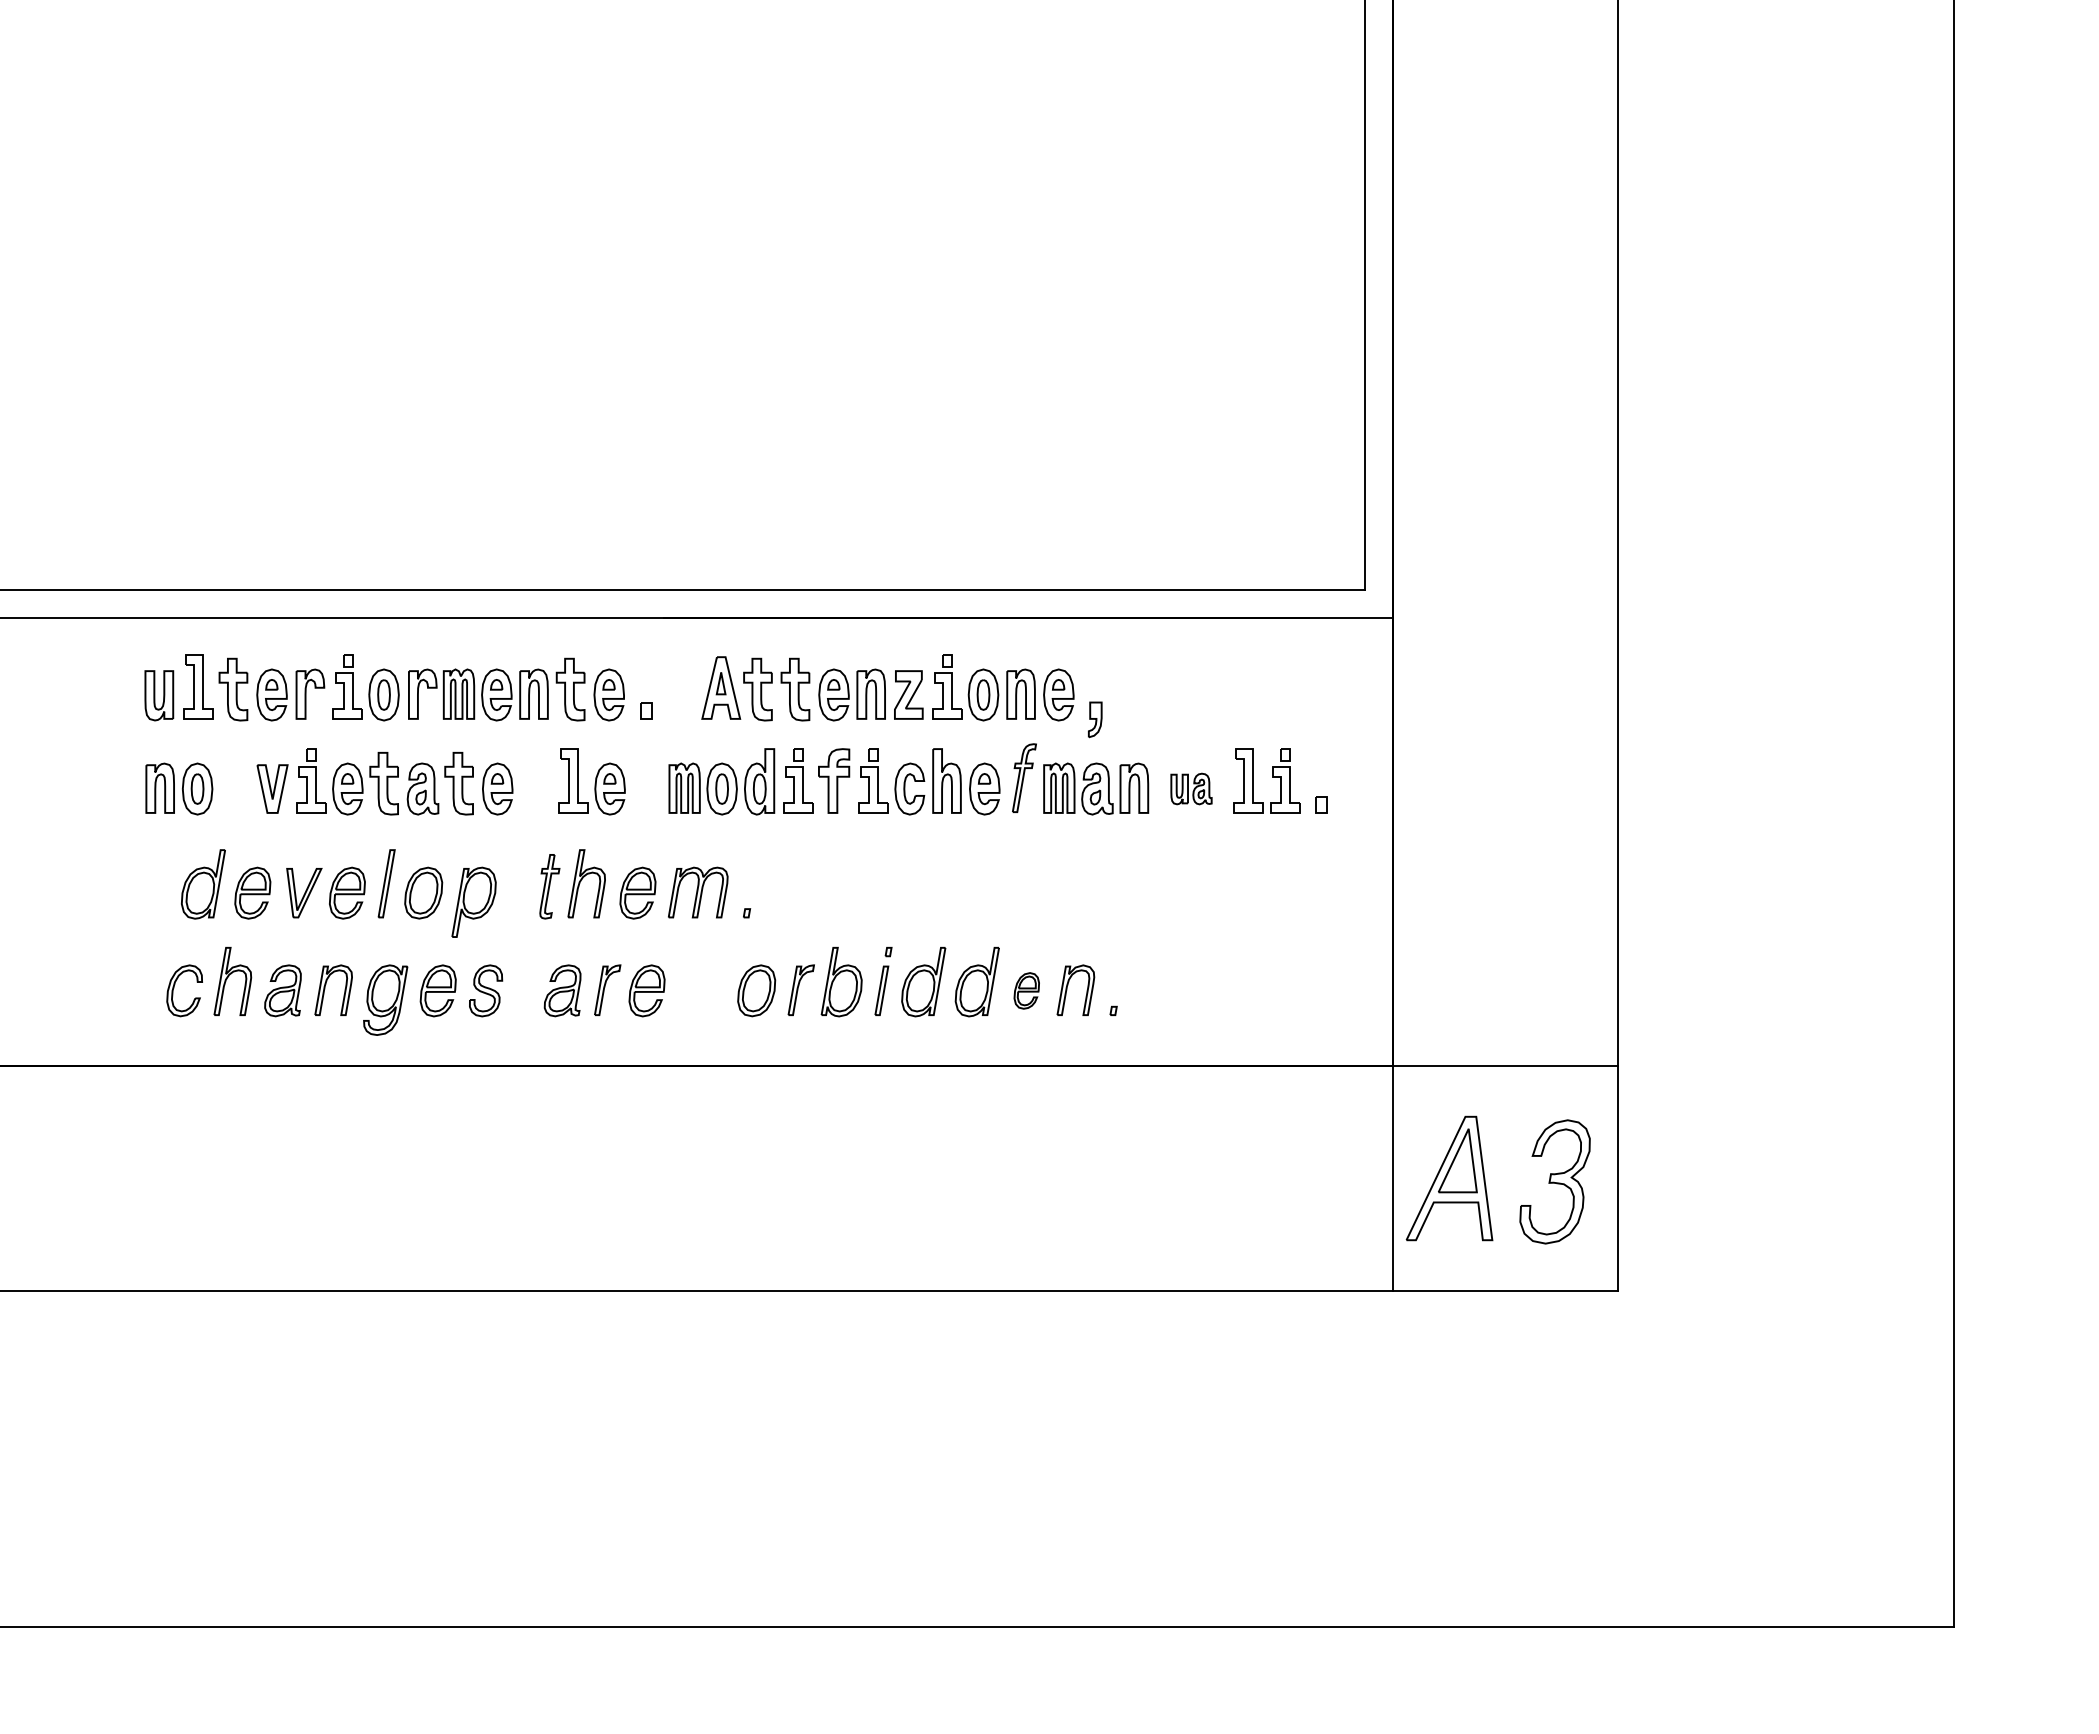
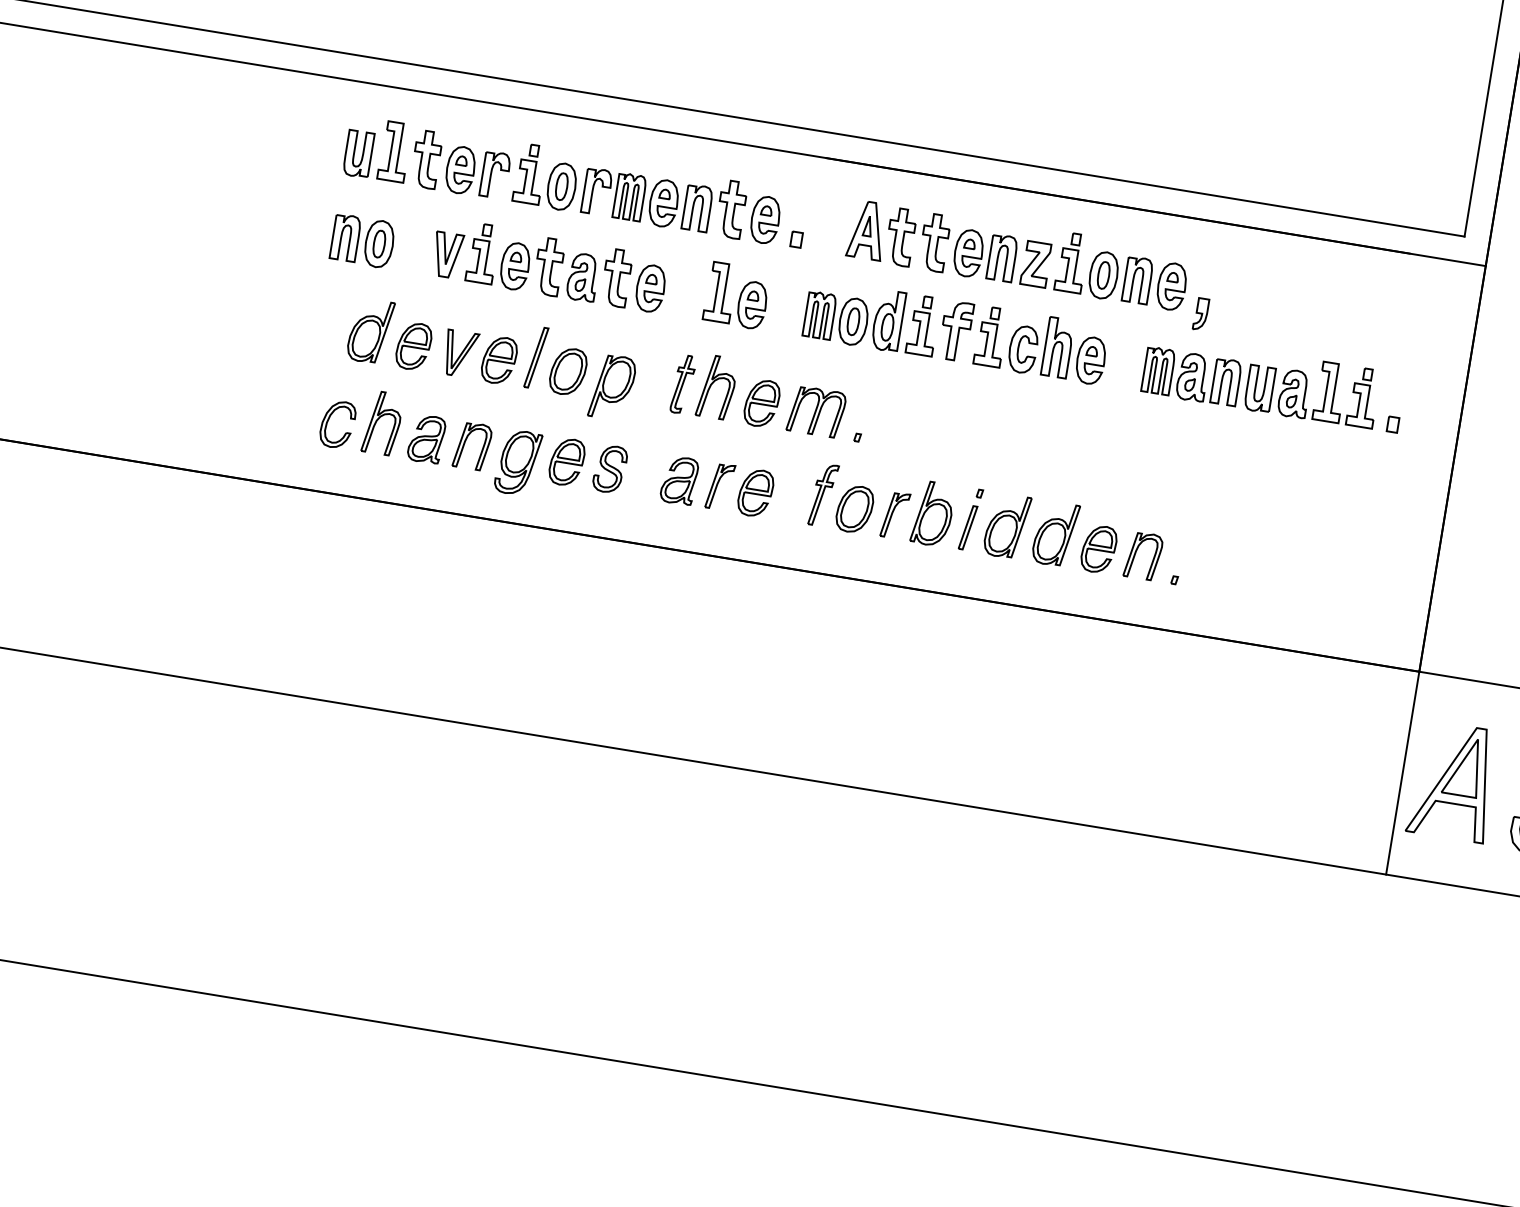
part: (1024, 777) -> (823, 494), moved
part: (1191, 788) -> (1277, 390), size x1.67
part: (1026, 990) -> (1098, 548), size x1.43

